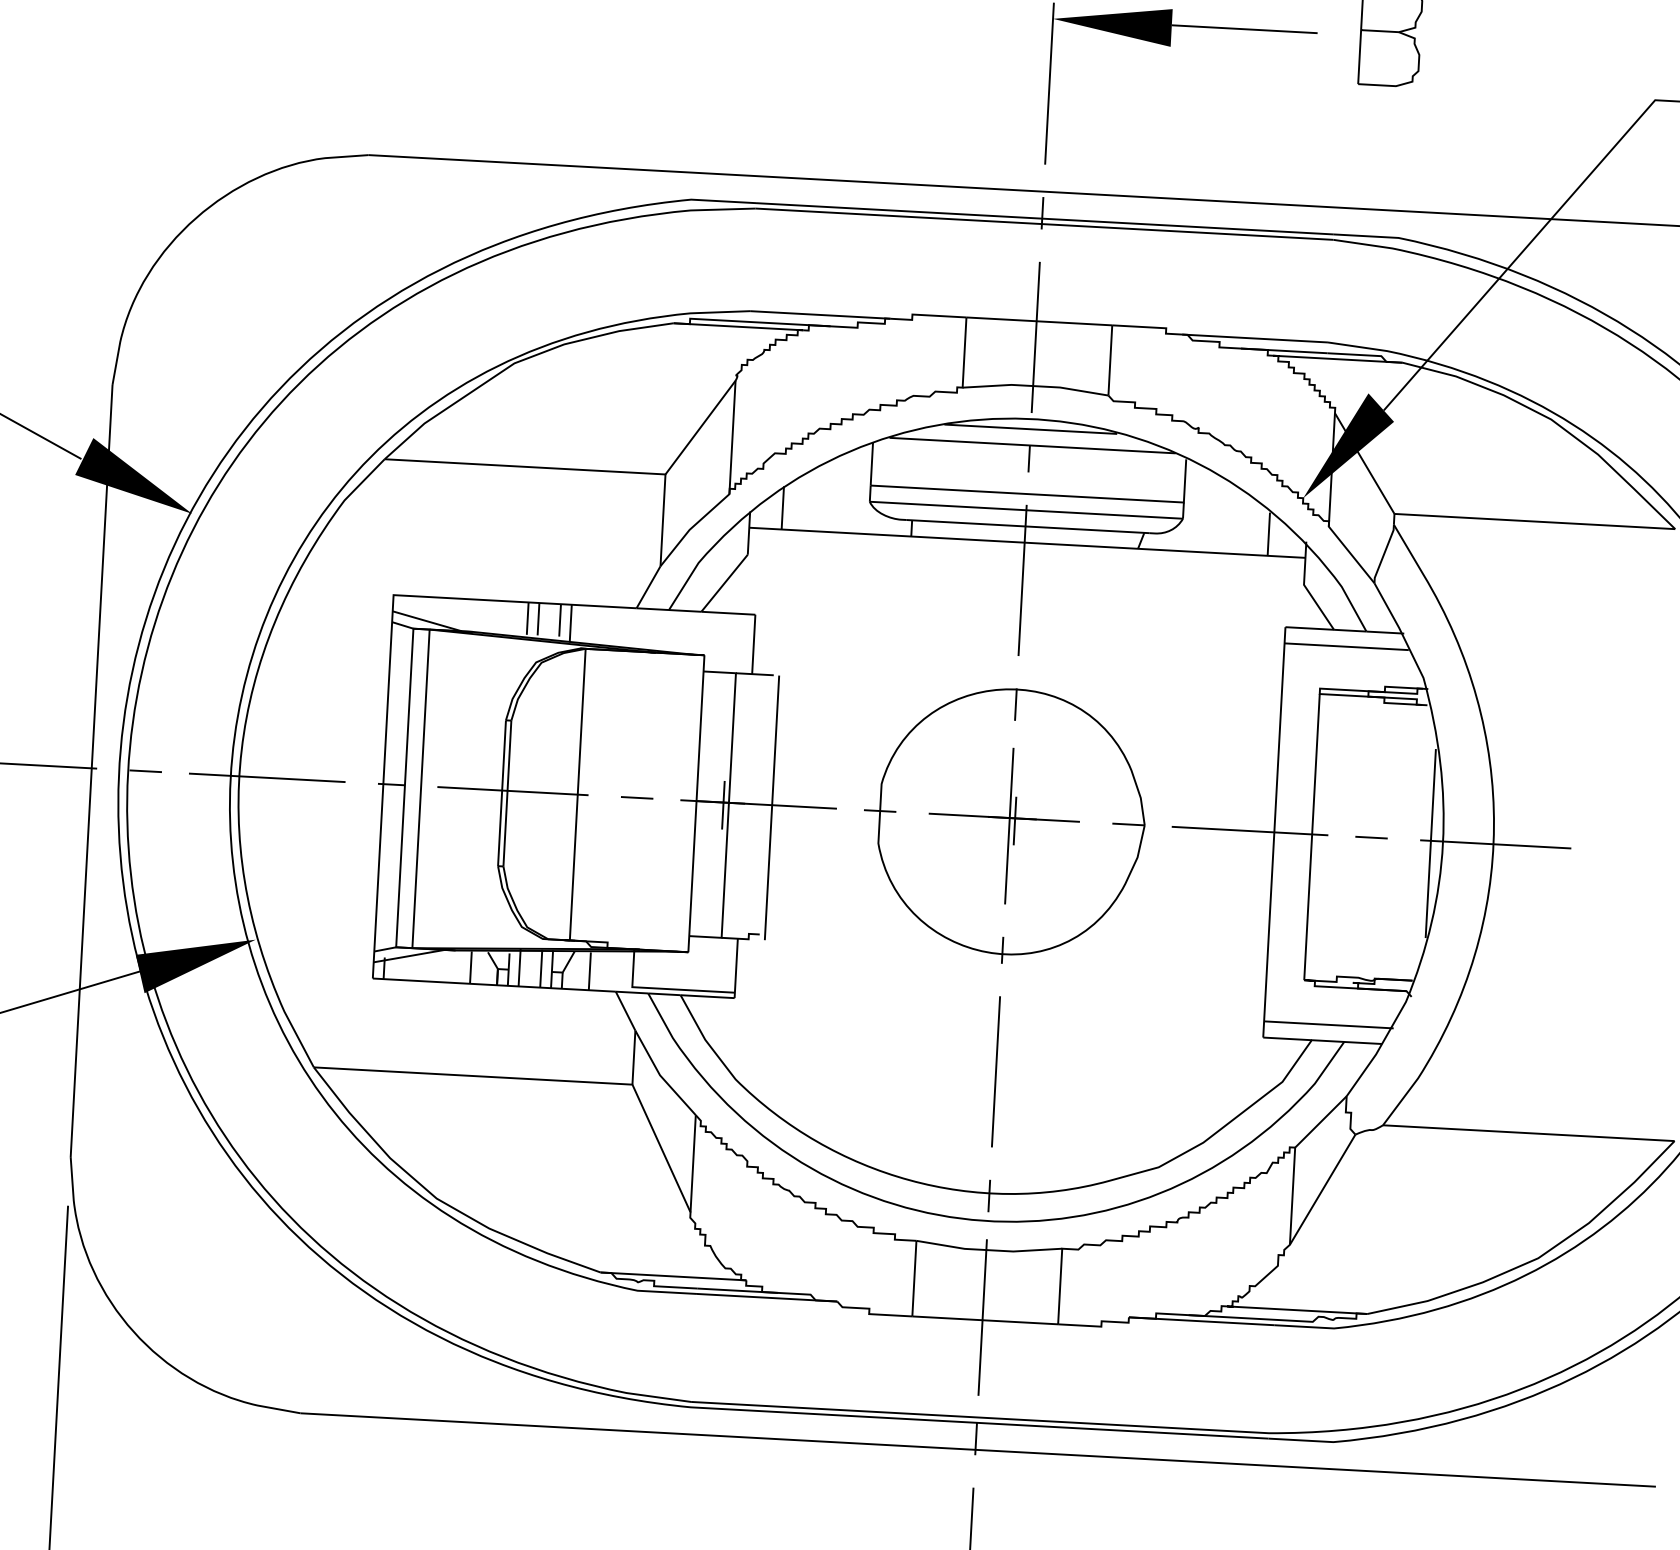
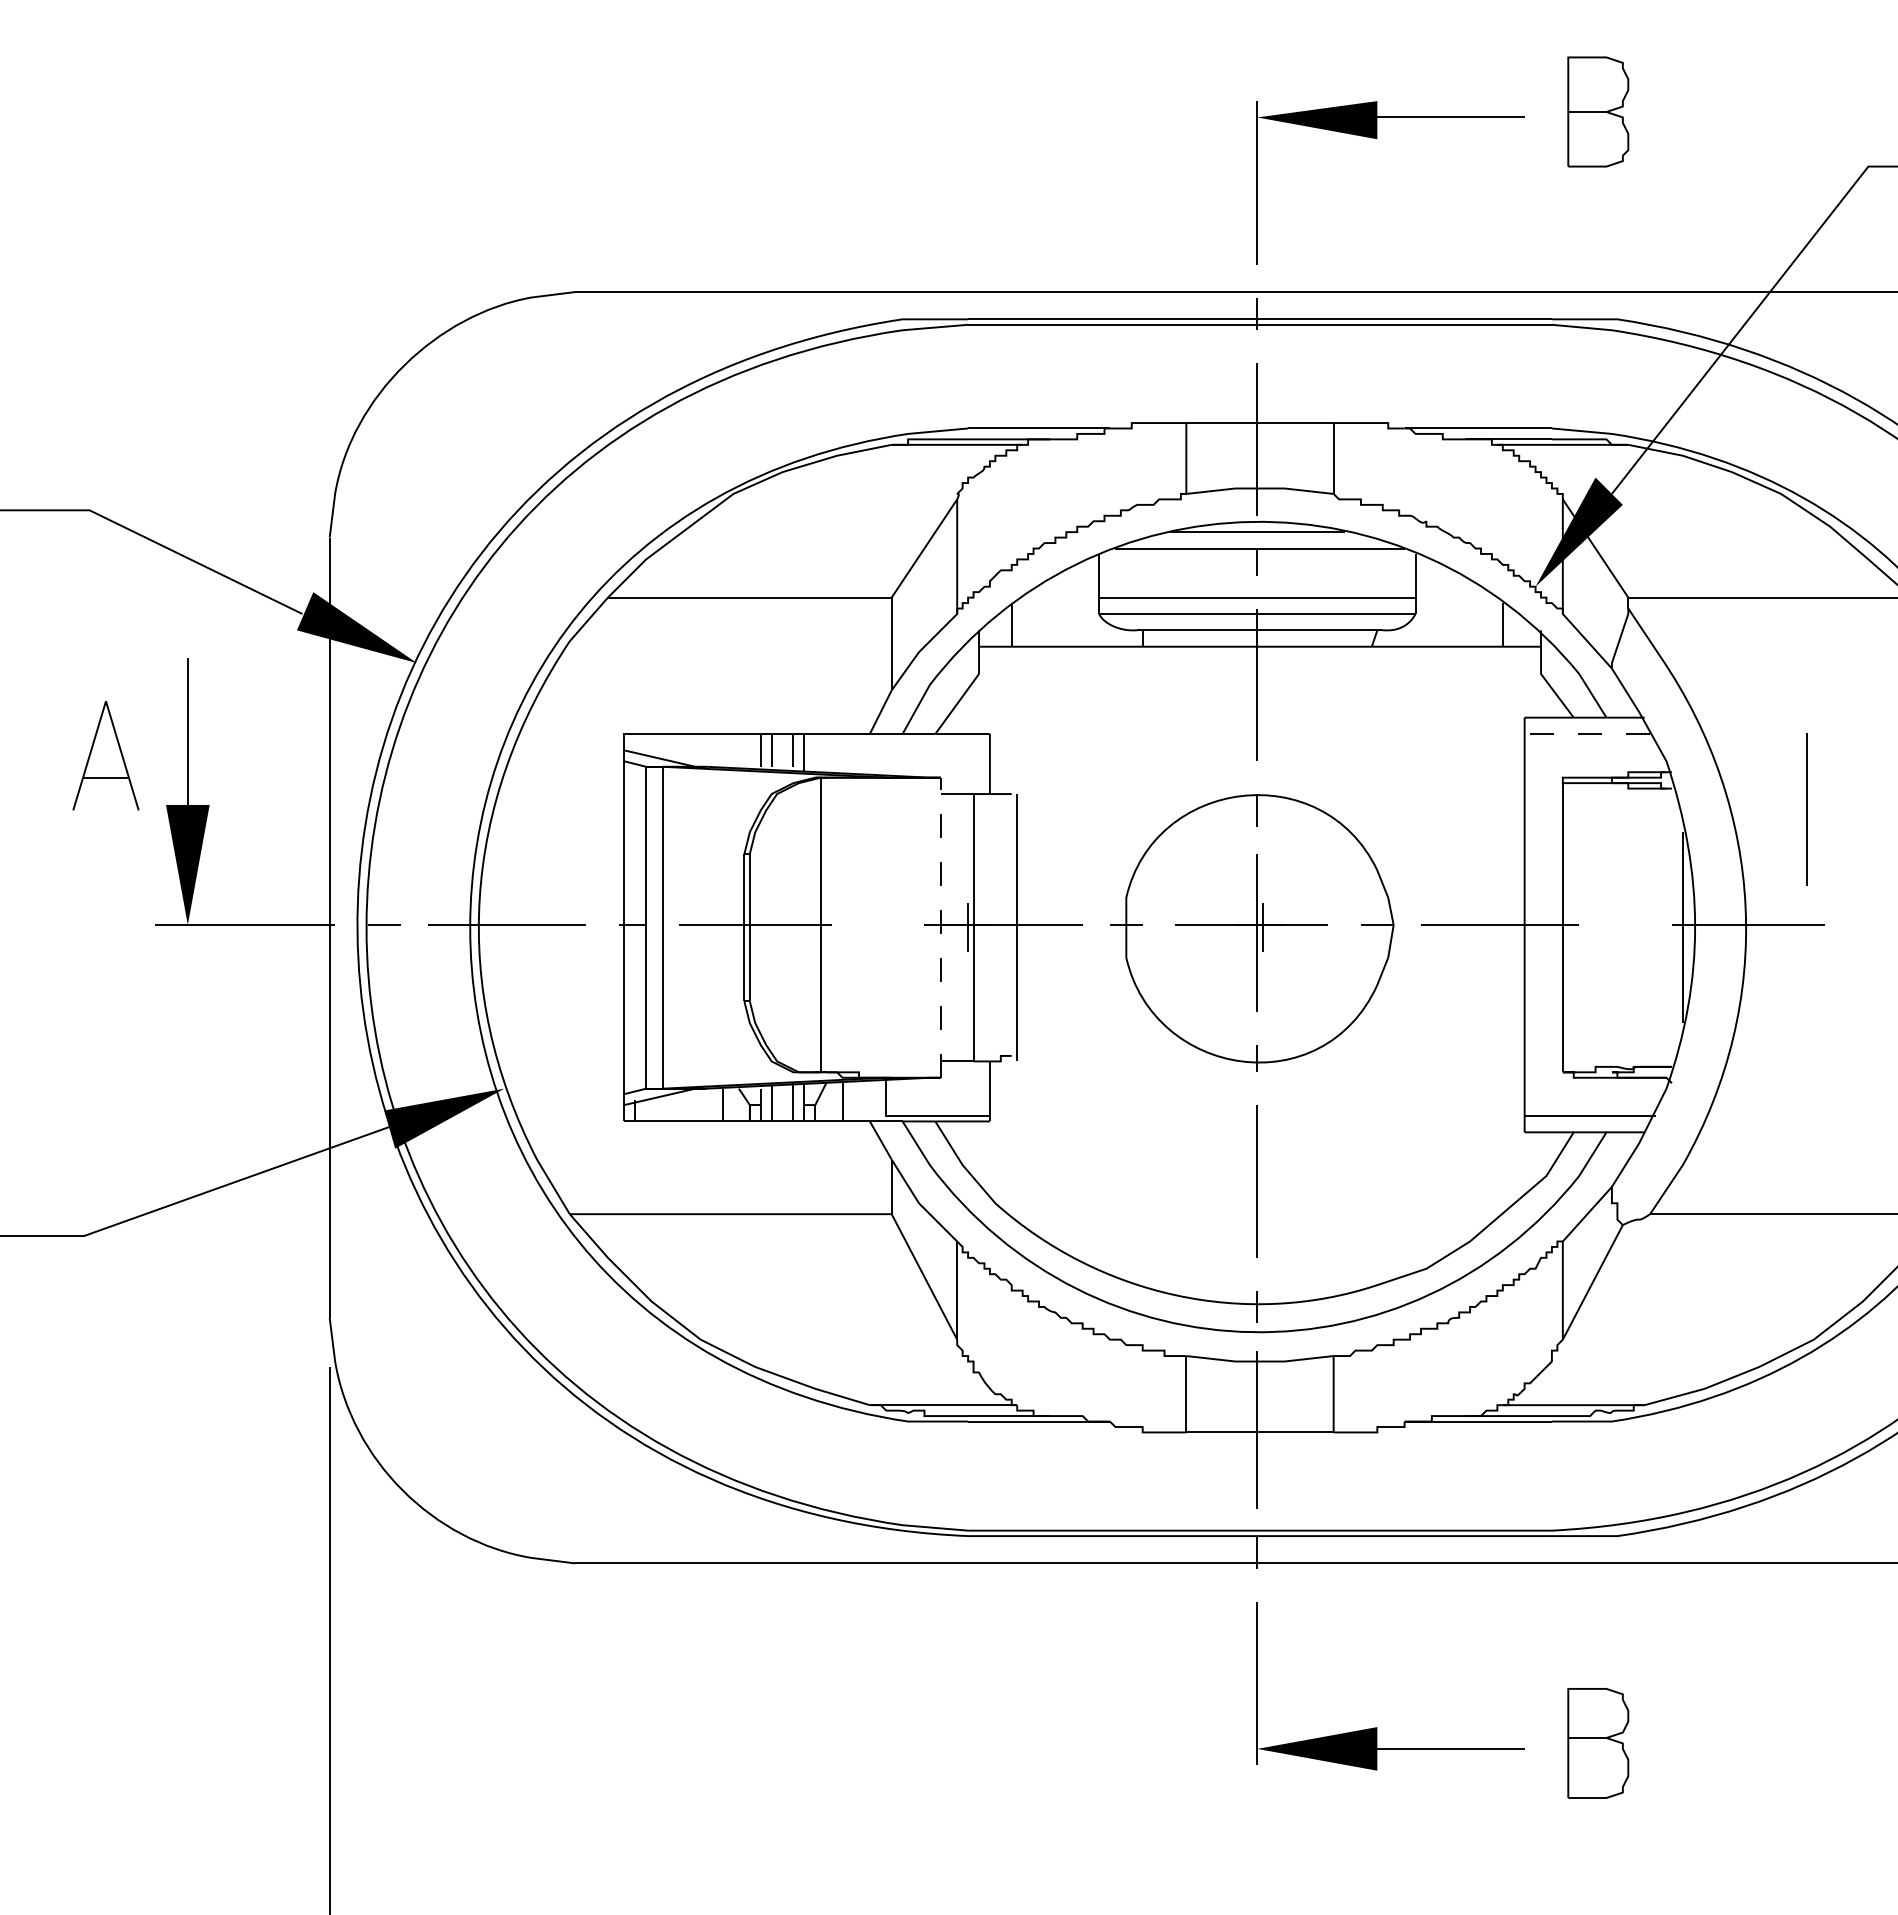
line: (1346, 647) -> (1587, 734), solid -> dashed
line: (1559, 733) -> (1806, 809), added
line: (636, 797) -> (880, 924), removed
line: (696, 803) -> (940, 927), solid -> dashed
line: (1371, 837) -> (1622, 924), removed

